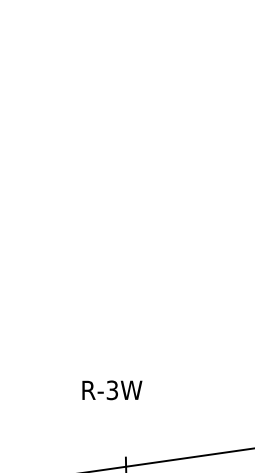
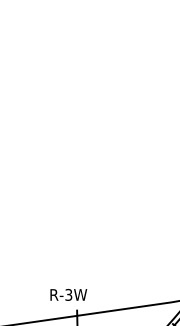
text: (111, 389) -> (68, 294), moved

